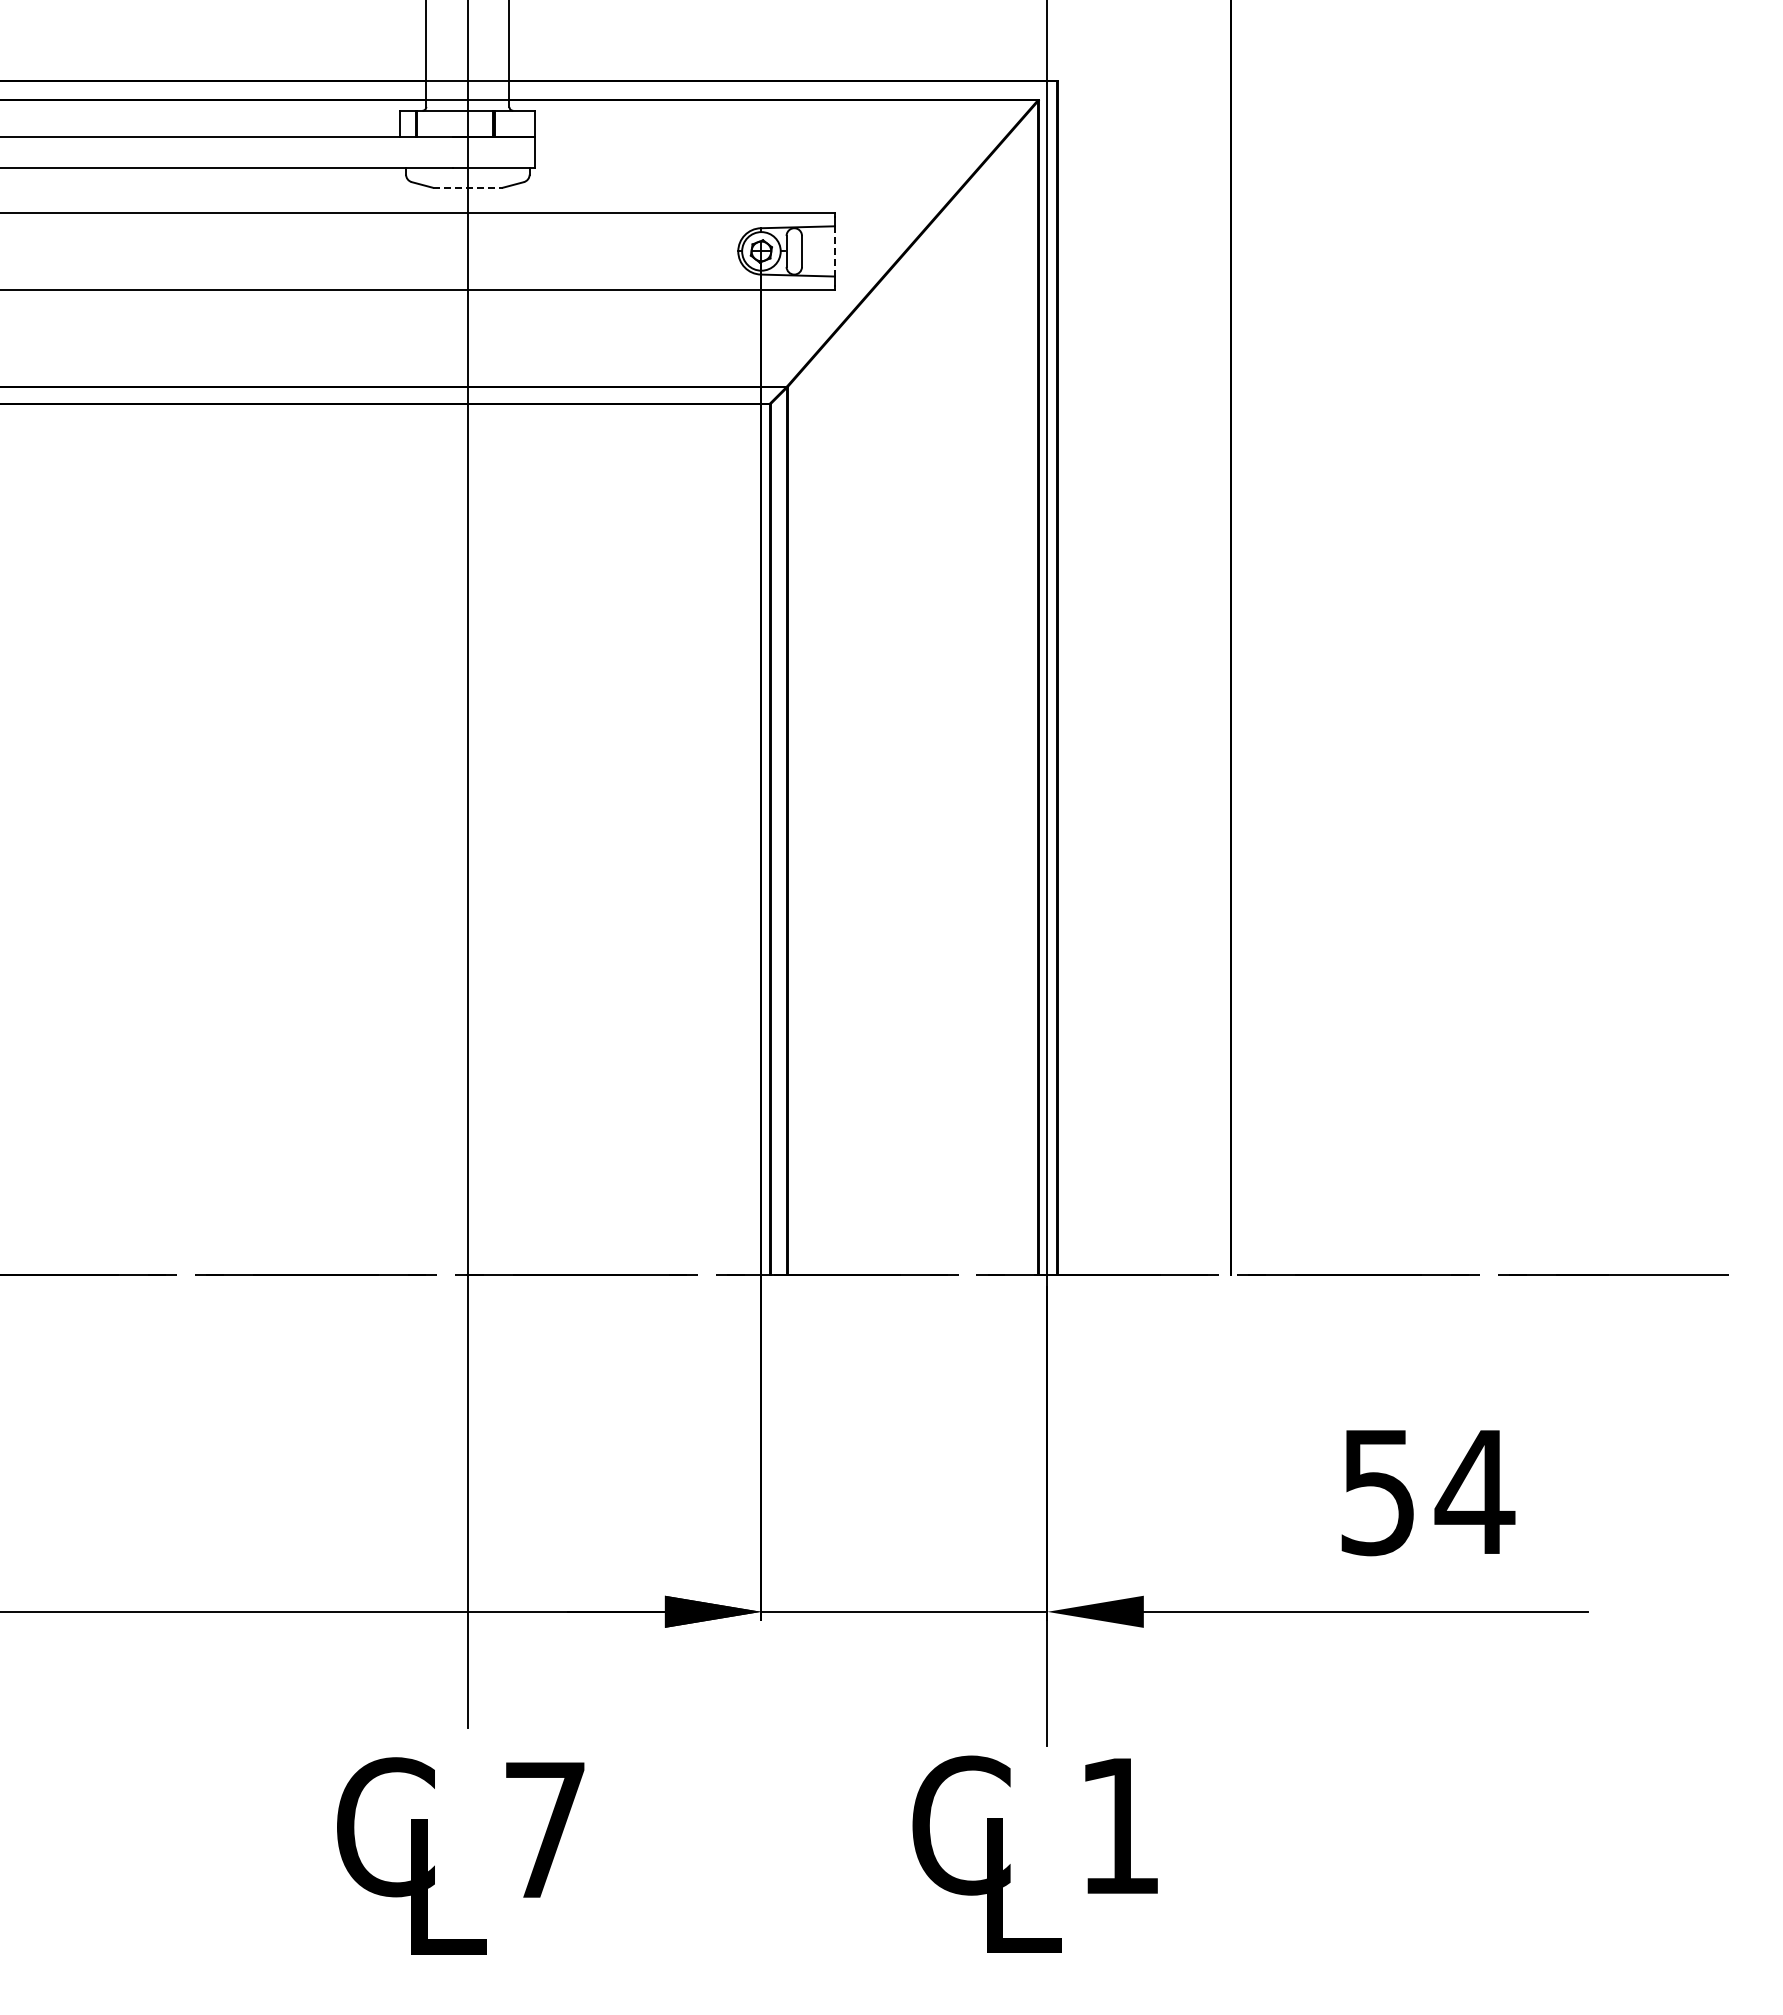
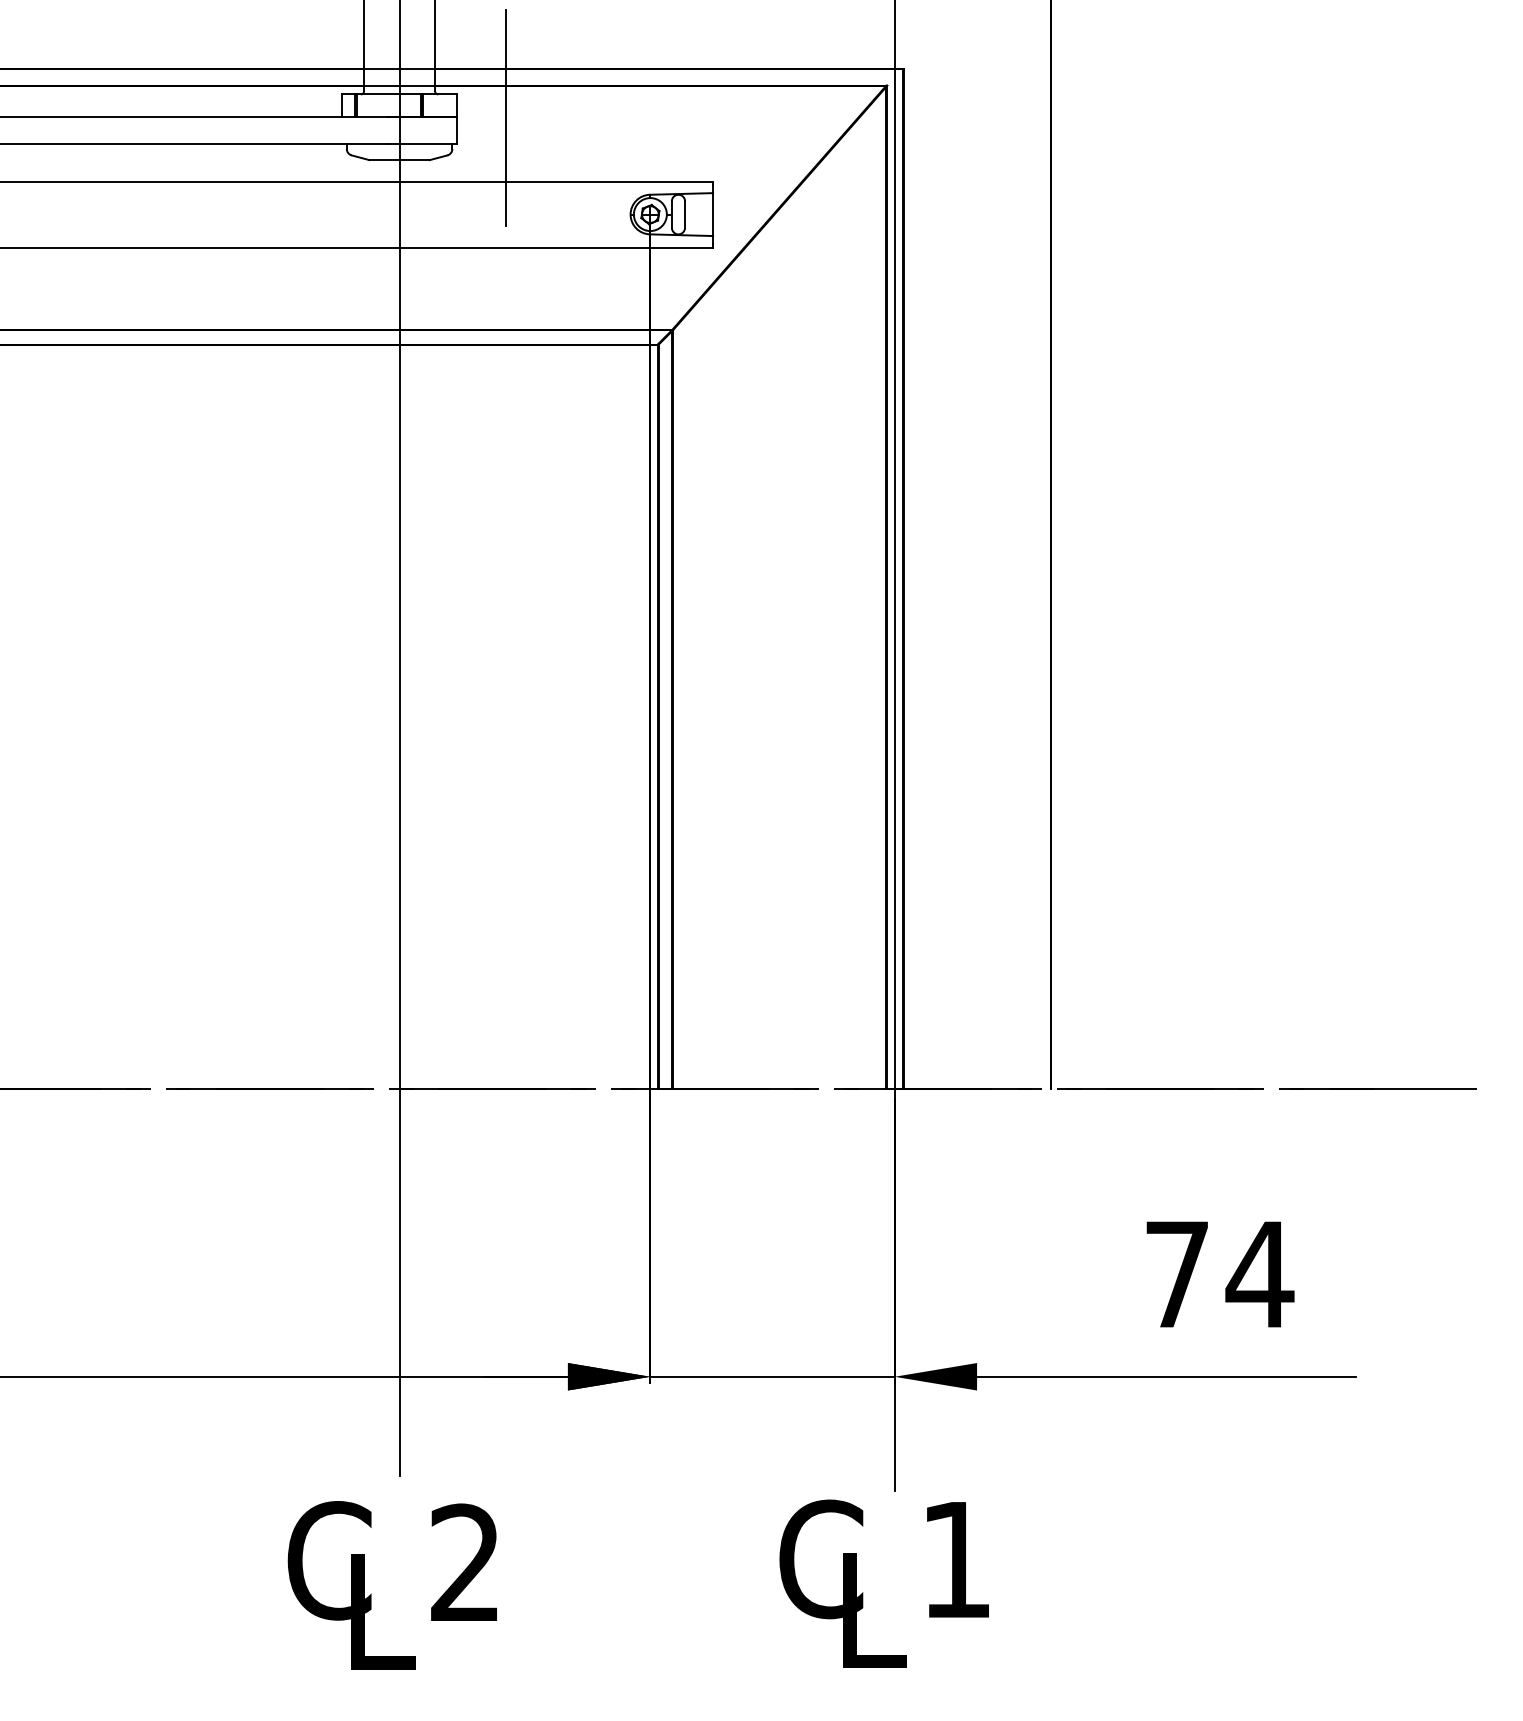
line: (592, 138) -> (506, 118), added
line: (468, 187) -> (400, 159), dashed -> solid
line: (834, 251) -> (712, 214), dashed -> solid
text: (1377, 1493) -> (1176, 1275), 54 -> 74
text: (544, 1828) -> (465, 1561), 7 -> 2

